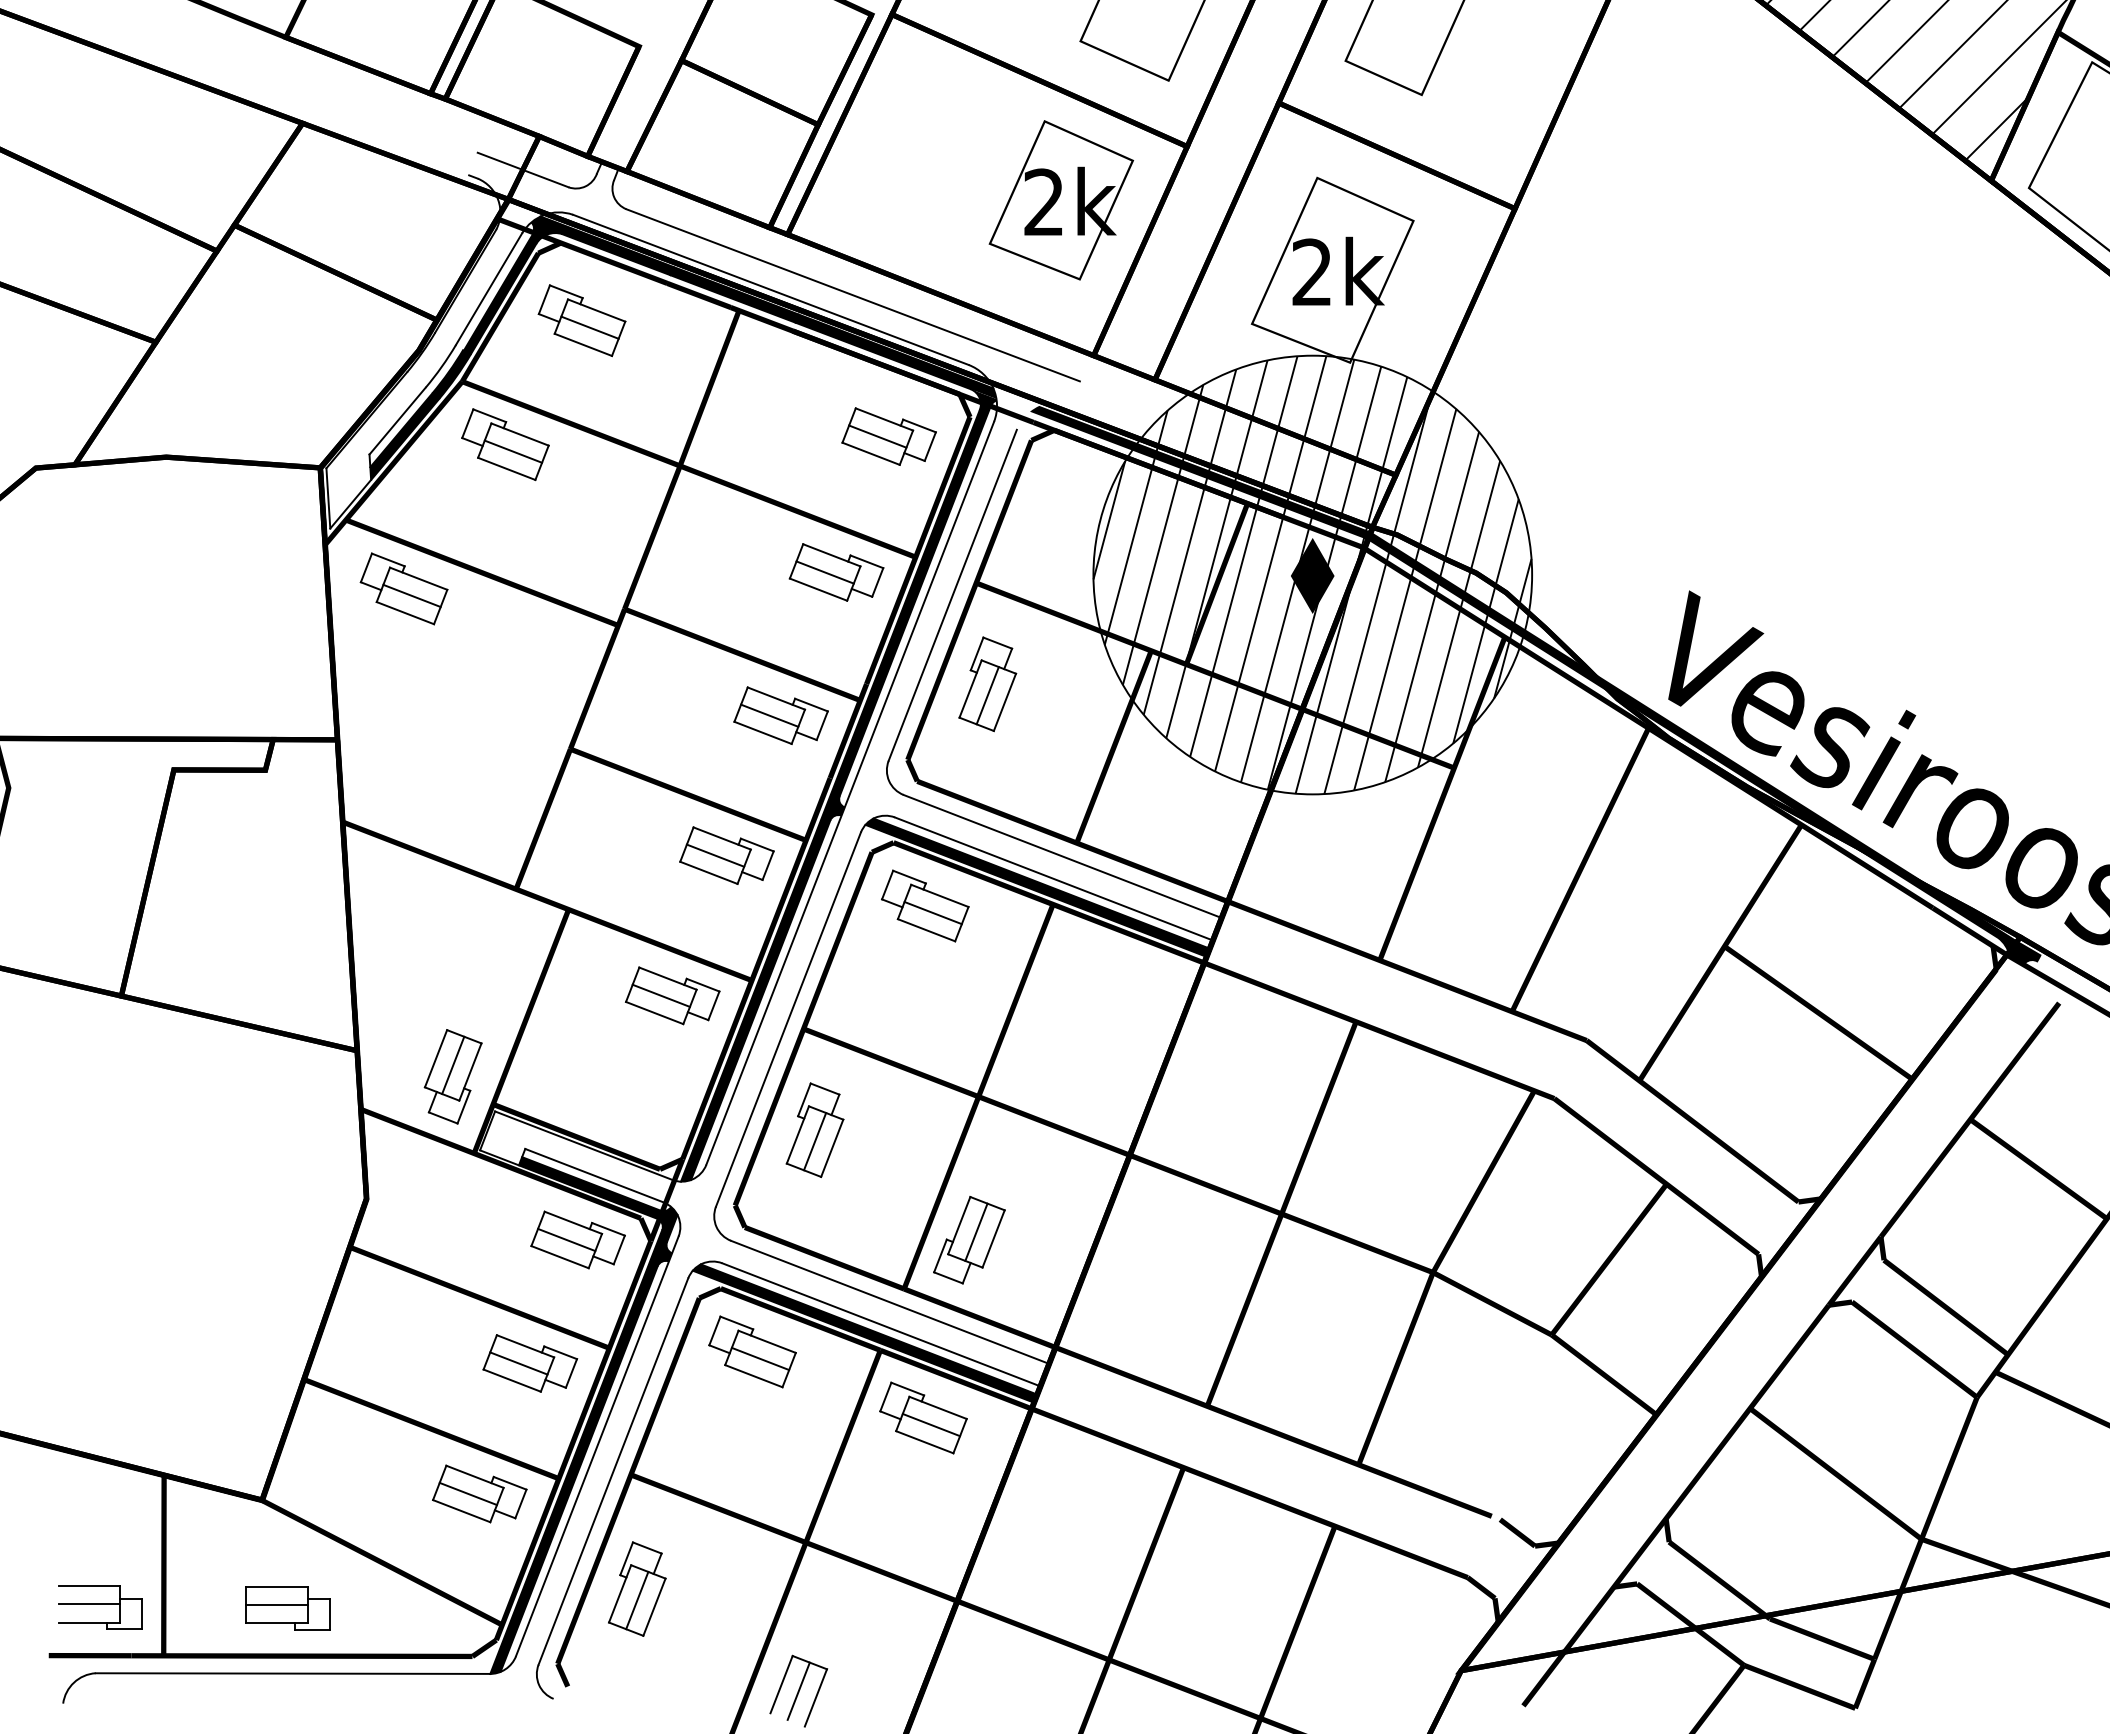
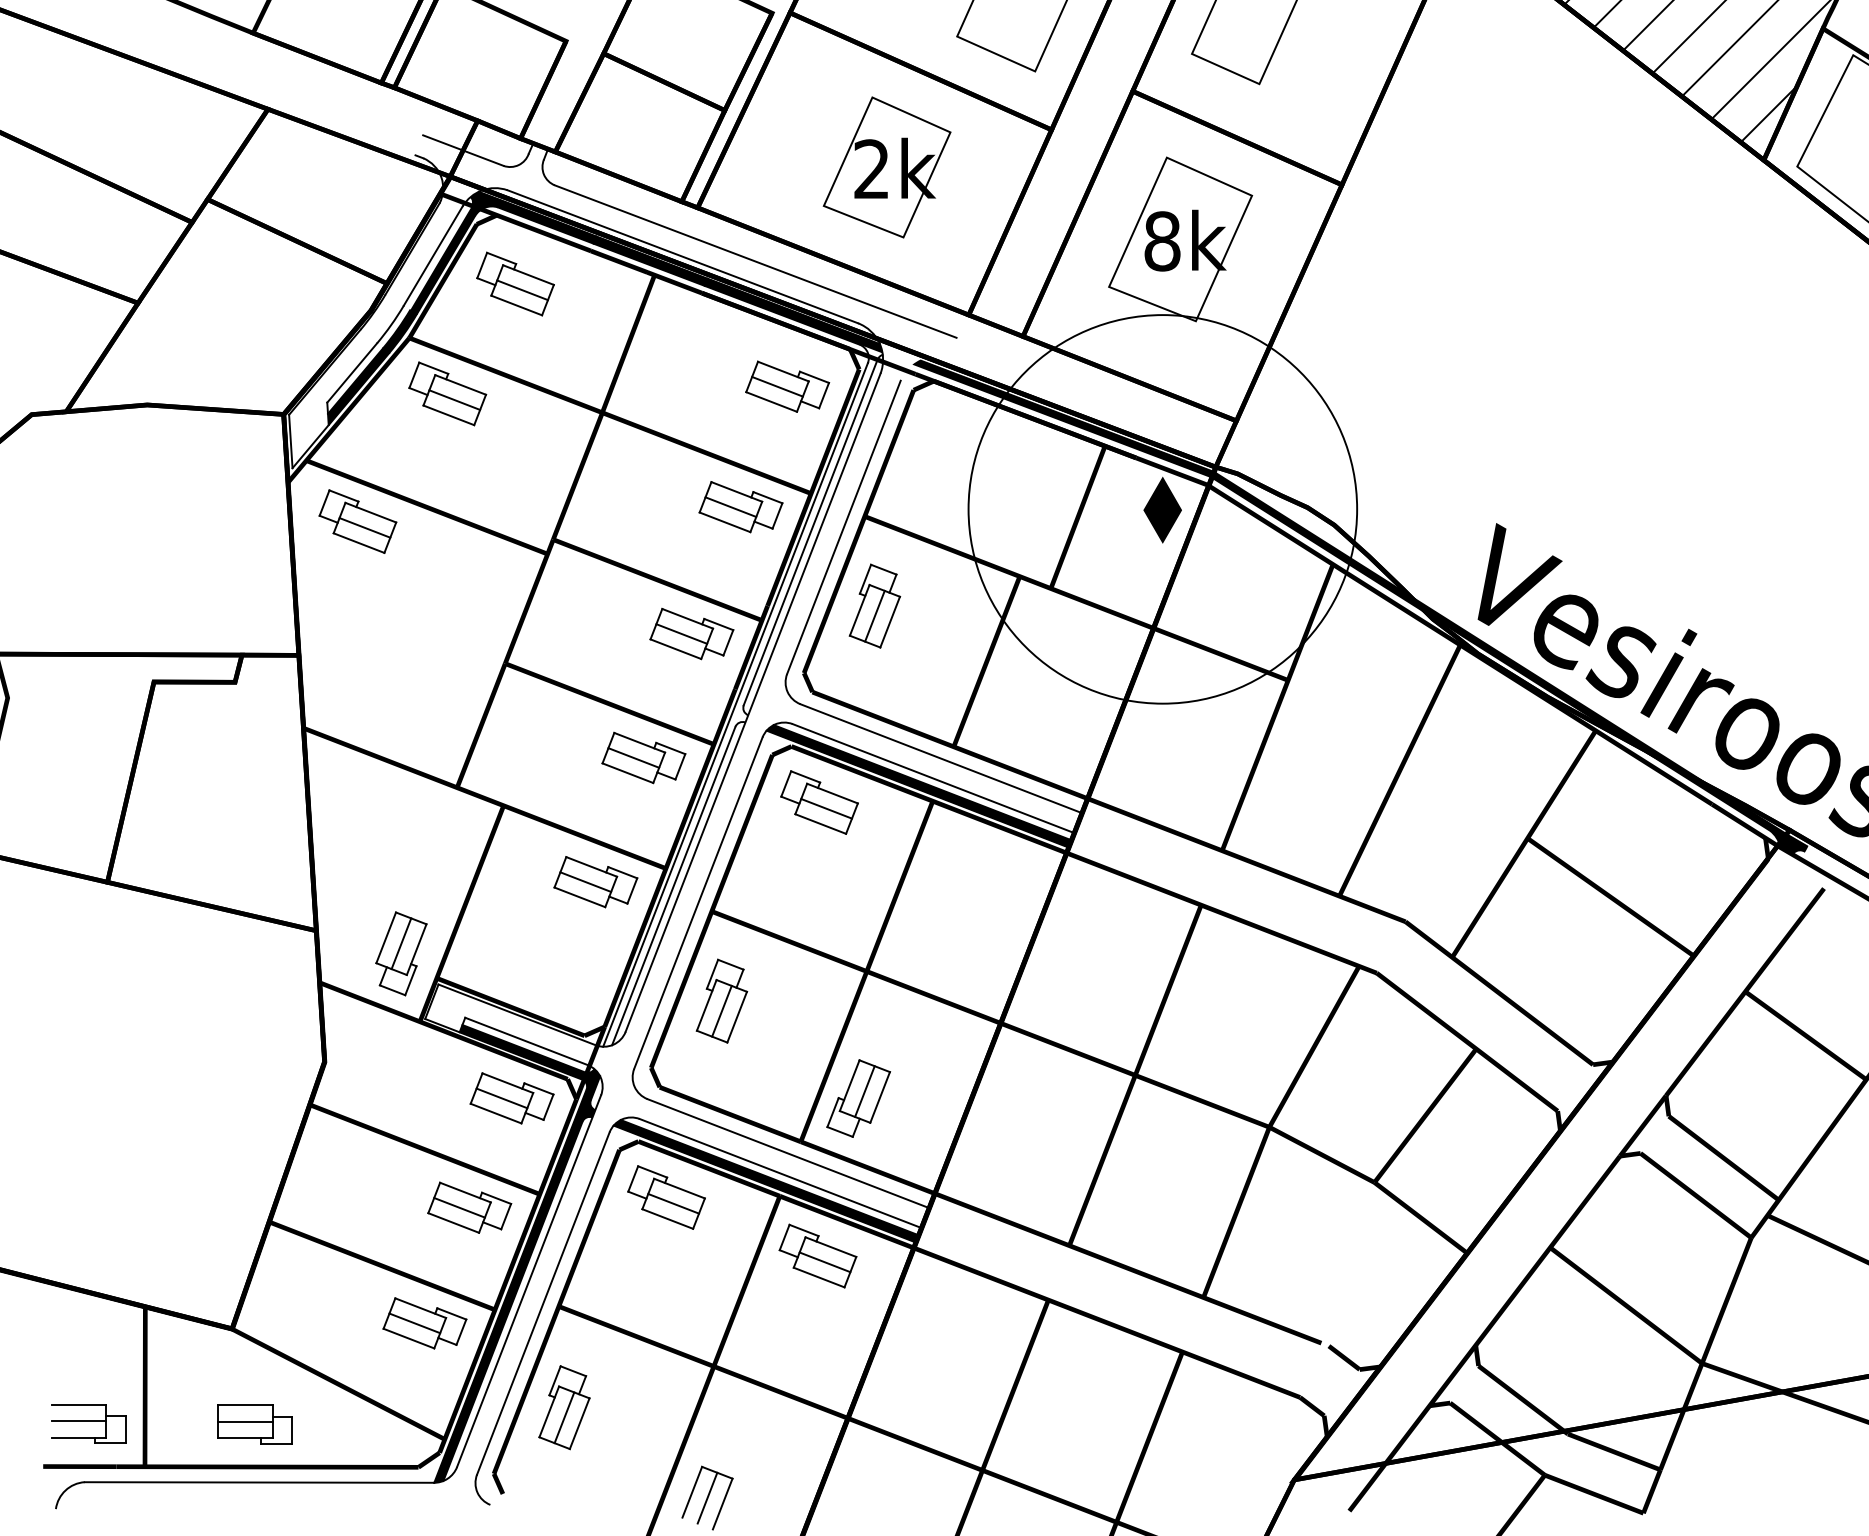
text: (1060, 200) -> (886, 167), moved
text: (1312, 272) -> (1162, 241), 2k -> 8k
hatch: (1312, 575) -> (1162, 509), removed
fill: (838, 785) -> (742, 695), removed

